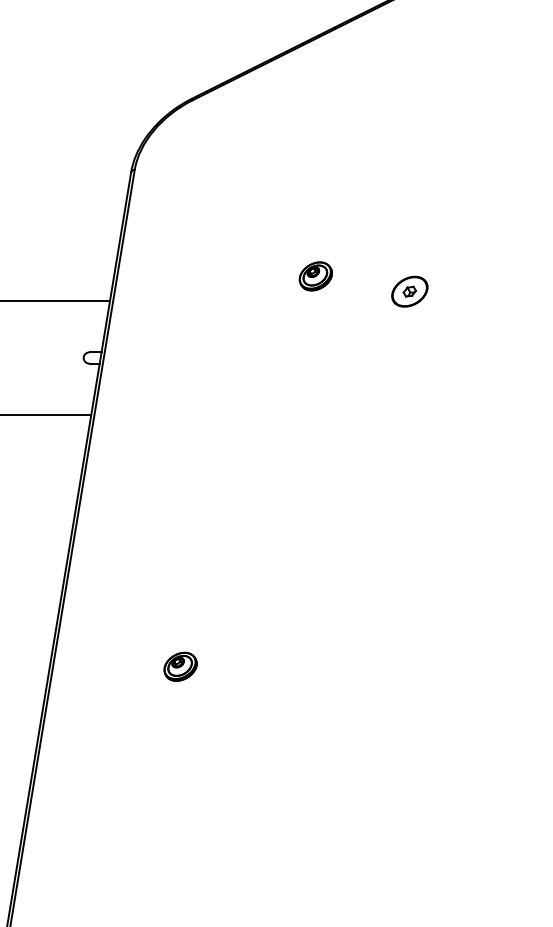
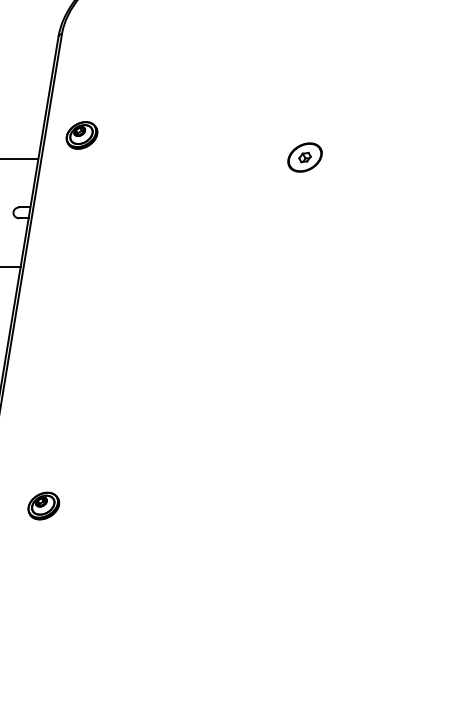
part: (315, 276) -> (81, 135), moved
part: (409, 291) -> (304, 157), moved
part: (180, 666) -> (43, 505), moved

